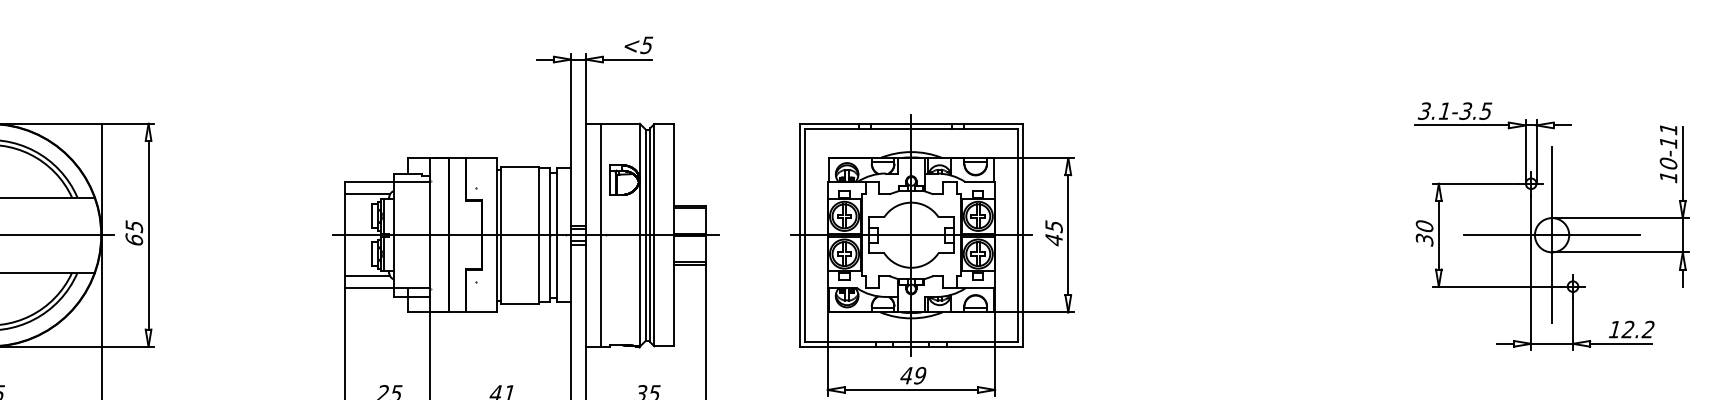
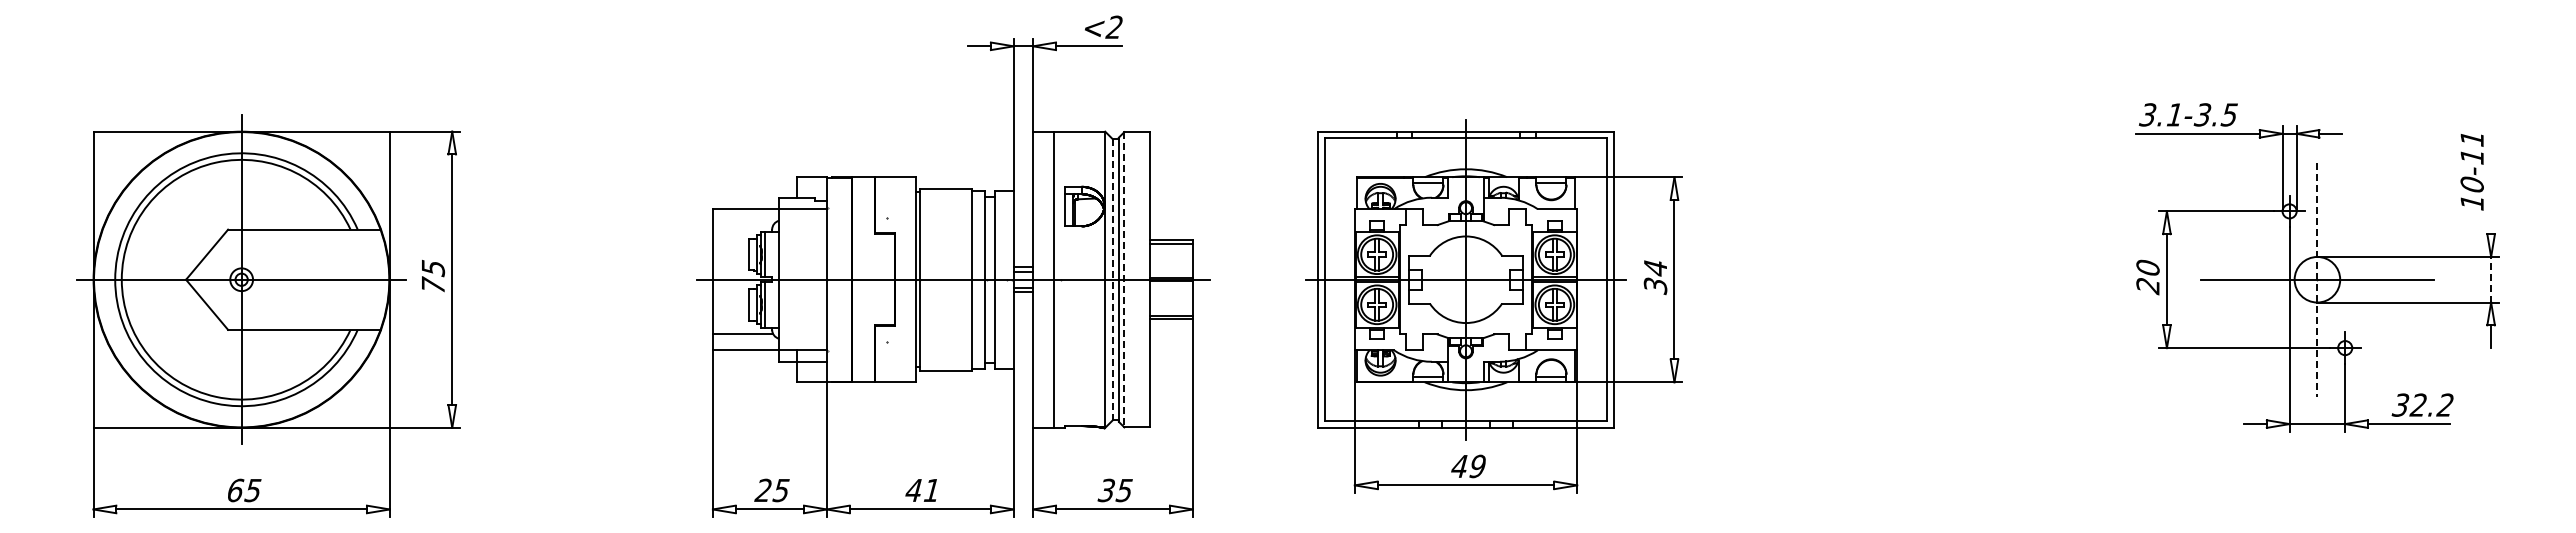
text: (646, 45) -> (1113, 27), <5 -> <2
line: (1683, 163) -> (2491, 184), removed
line: (366, 194) -> (742, 225), removed
text: (1054, 233) -> (1655, 277), 45 -> 34
line: (645, 235) -> (1112, 280), solid -> dashed
line: (654, 235) -> (1124, 279), solid -> dashed
line: (1552, 235) -> (2317, 279), solid -> dashed
line: (1683, 235) -> (2491, 279), solid -> dashed
text: (134, 238) -> (433, 284), 65 -> 75
text: (1424, 240) -> (2147, 286), 30 -> 20
text: (1614, 329) -> (2400, 404), 12.2 -> 32.2

